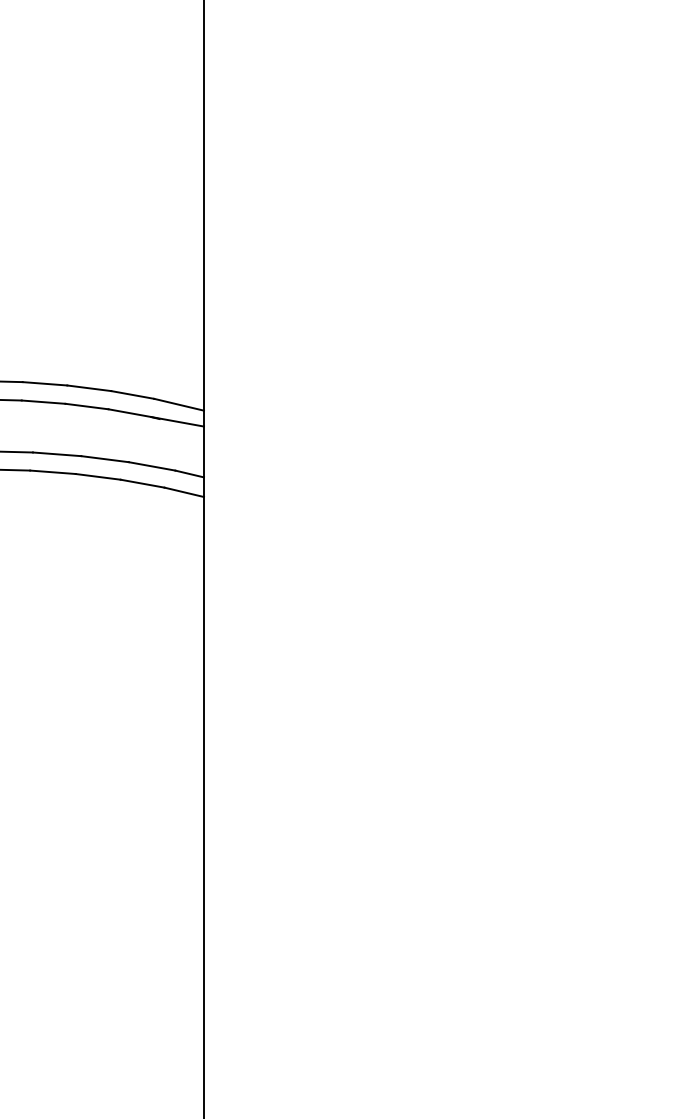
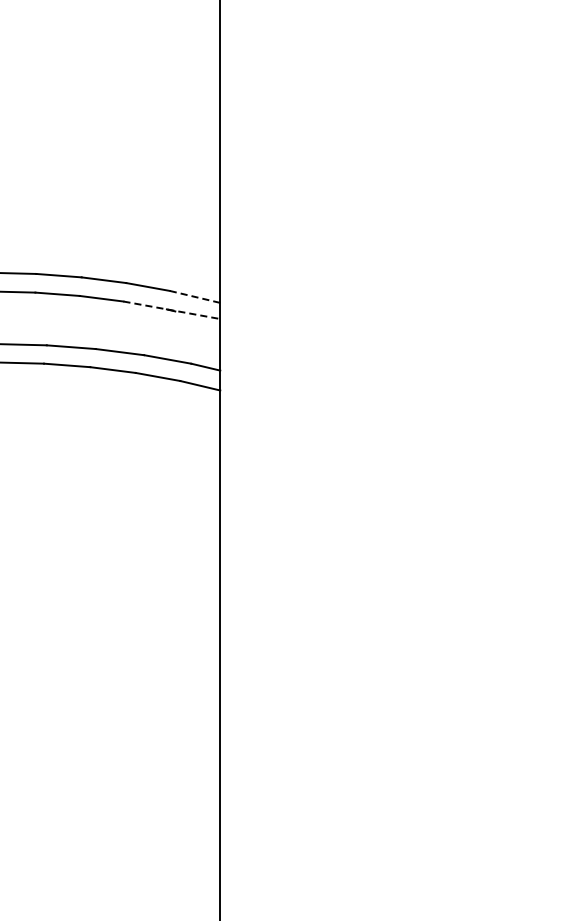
line: (179, 404) -> (195, 296), solid -> dashed
line: (156, 417) -> (172, 309), solid -> dashed

